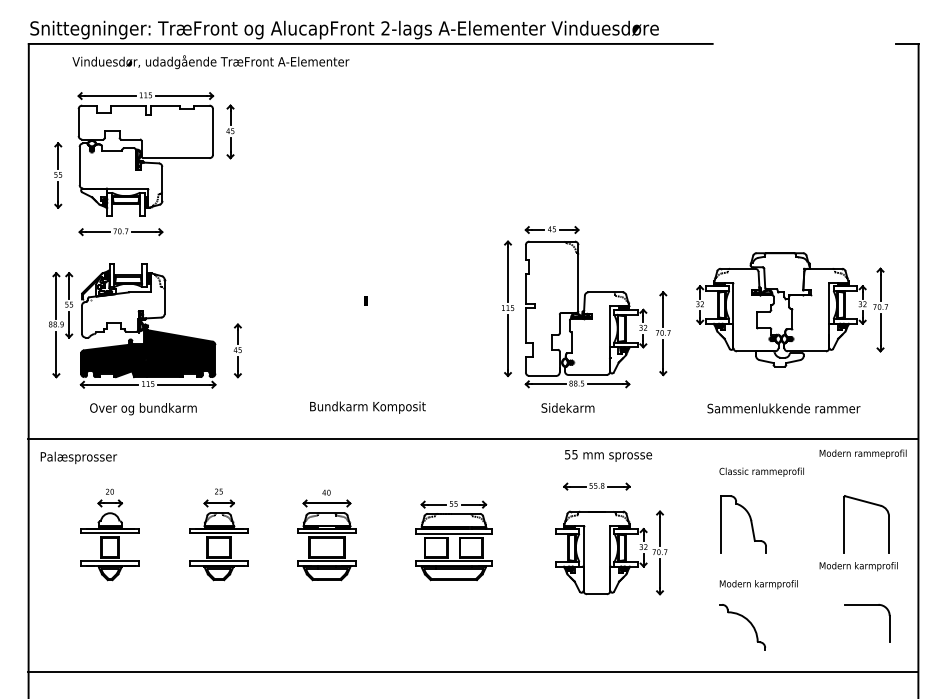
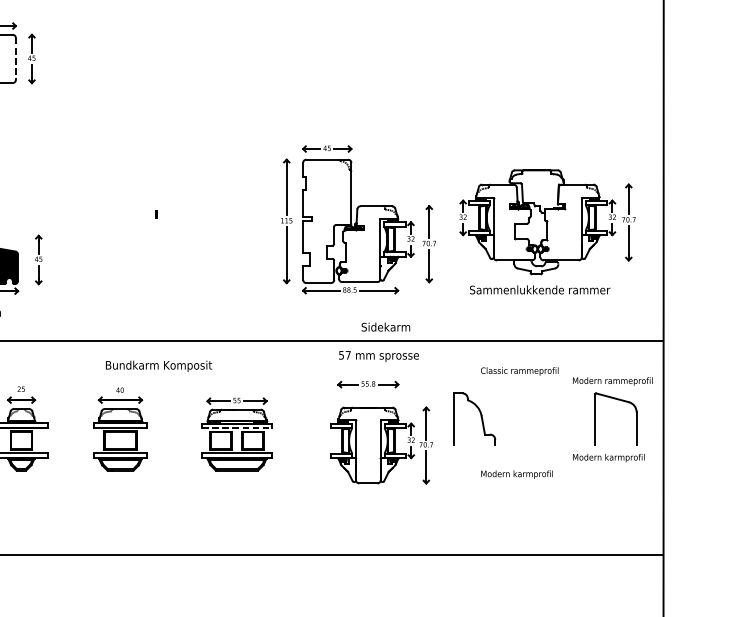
line: (213, 131) -> (16, 58), solid -> dashed
text: (367, 407) -> (158, 366), moved
text: (567, 407) -> (385, 326), moved
text: (783, 408) -> (539, 289), moved
text: (862, 453) -> (612, 380), moved
text: (574, 454) -> (347, 355), 55 -> 57
part: (750, 523) -> (480, 418), moved
line: (453, 533) -> (236, 427), solid -> dashed
part: (867, 605) -> (616, 493), removed
part: (747, 621) -> (506, 508), removed

